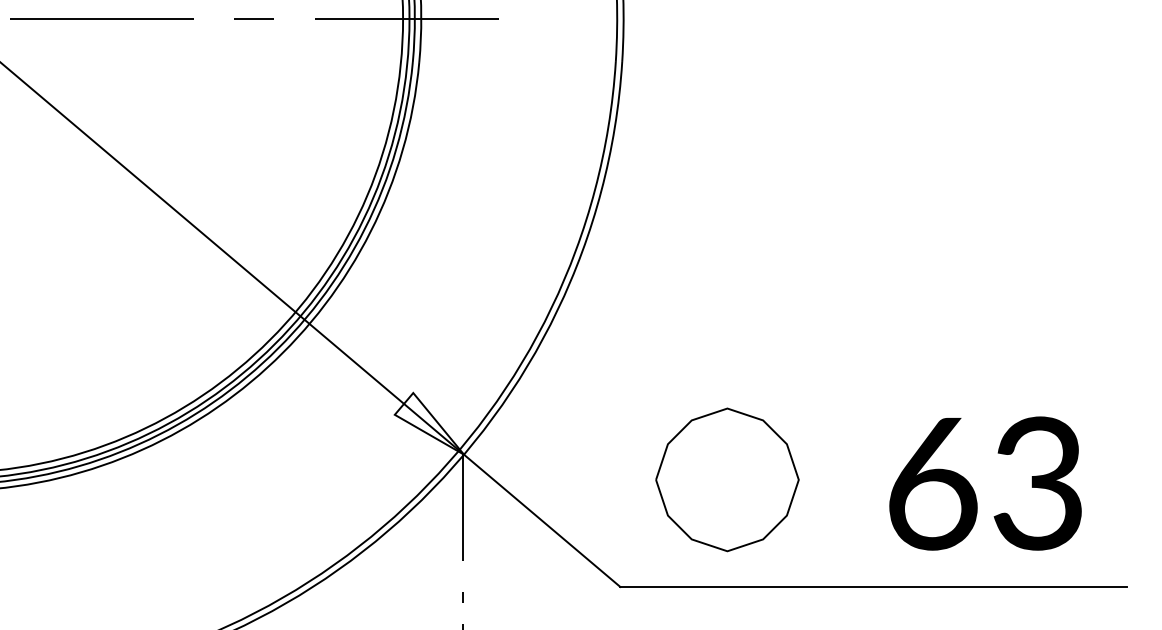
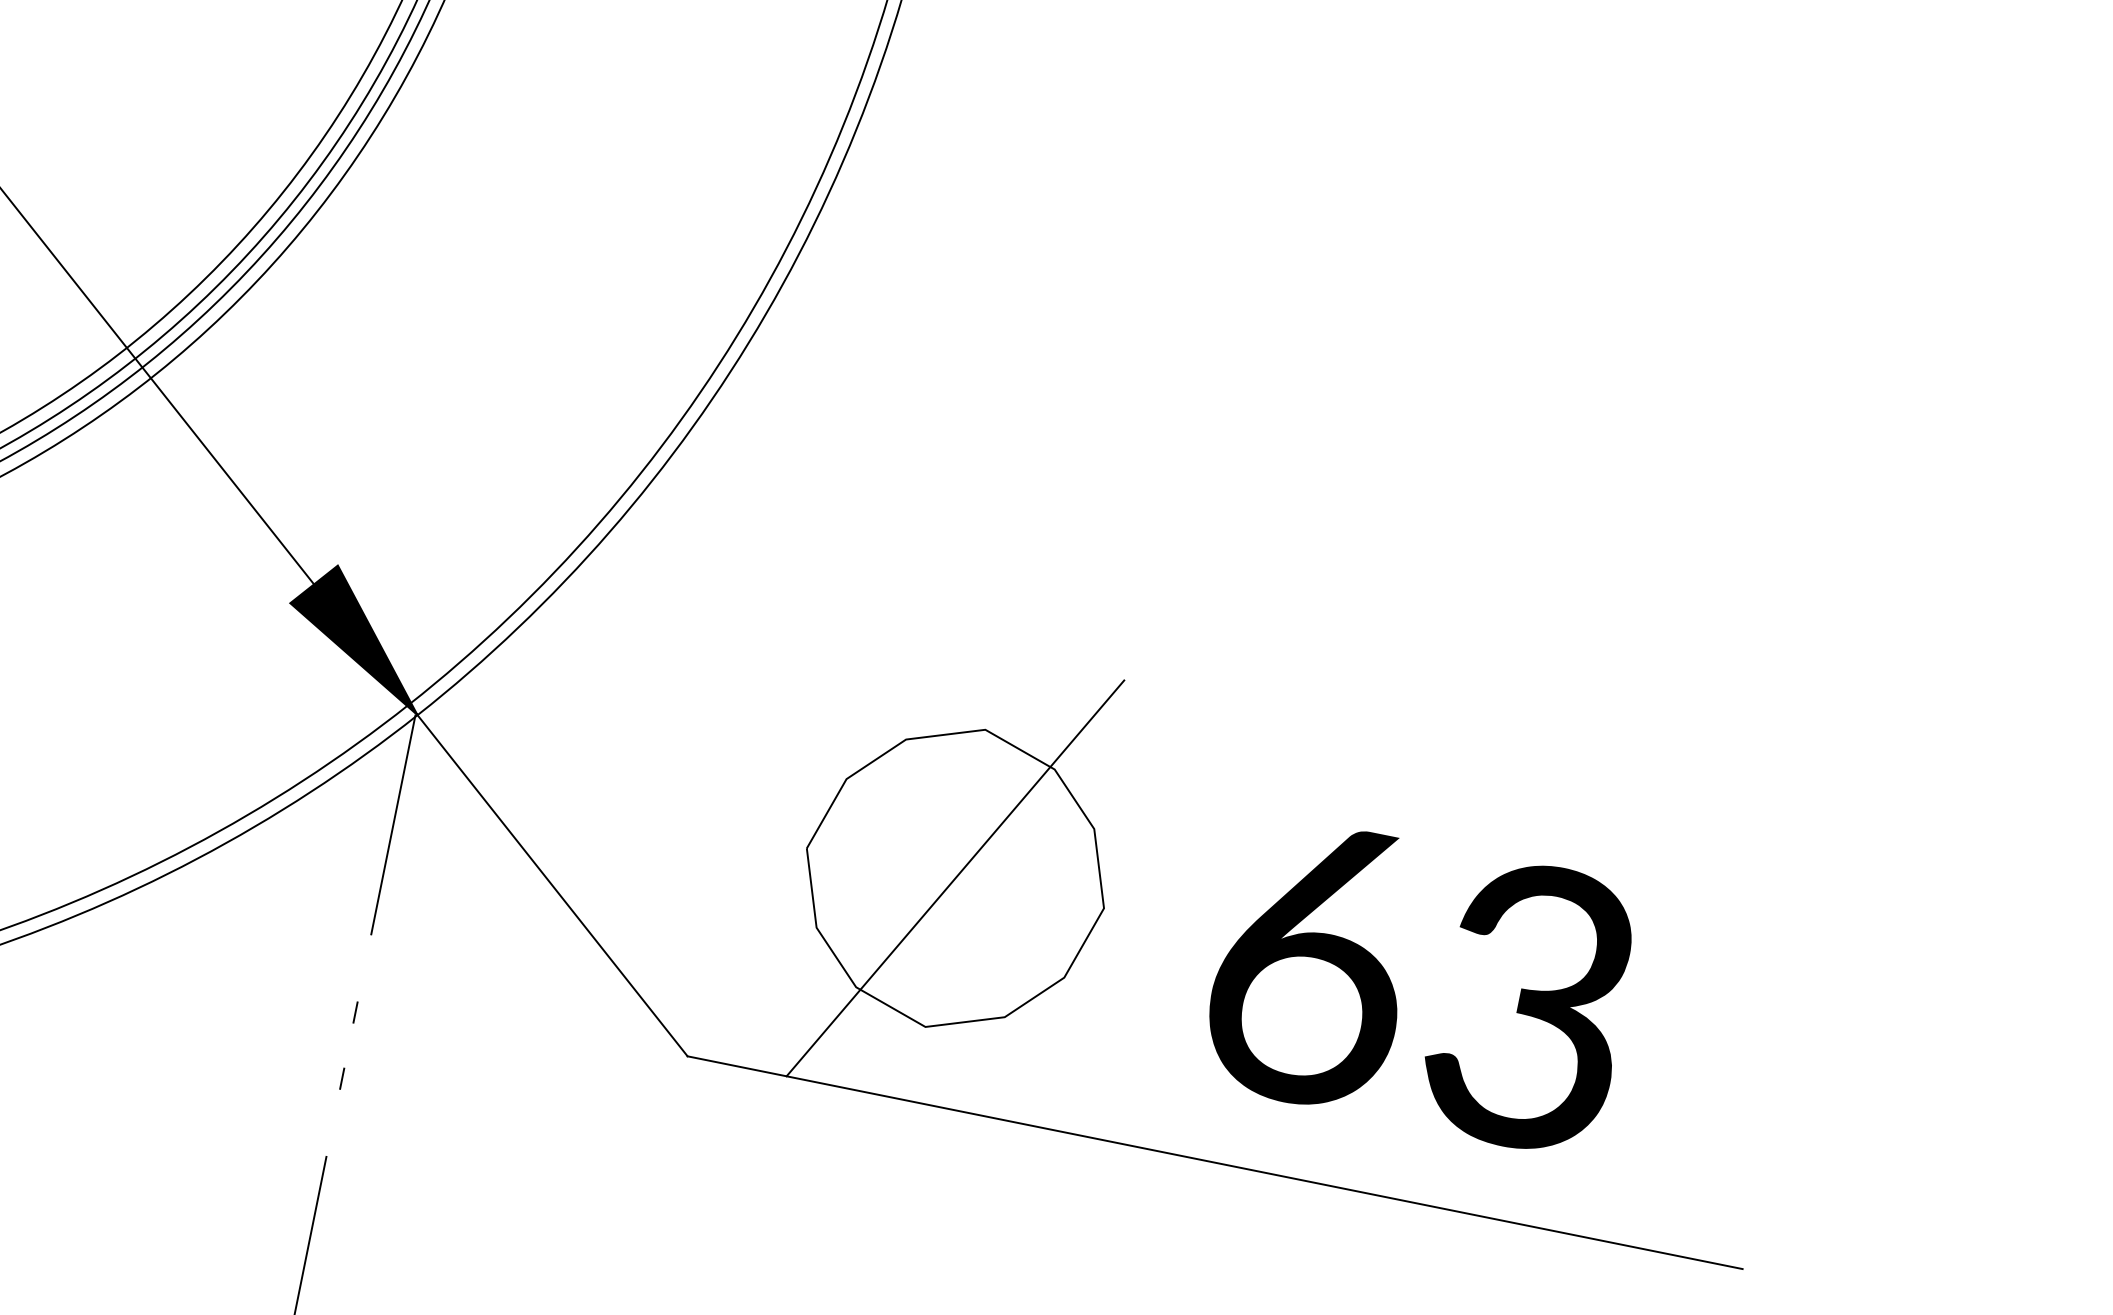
fill: (428, 423) -> (356, 635), added
line: (726, 479) -> (953, 877), added
text: (985, 483) -> (1421, 984), moved

